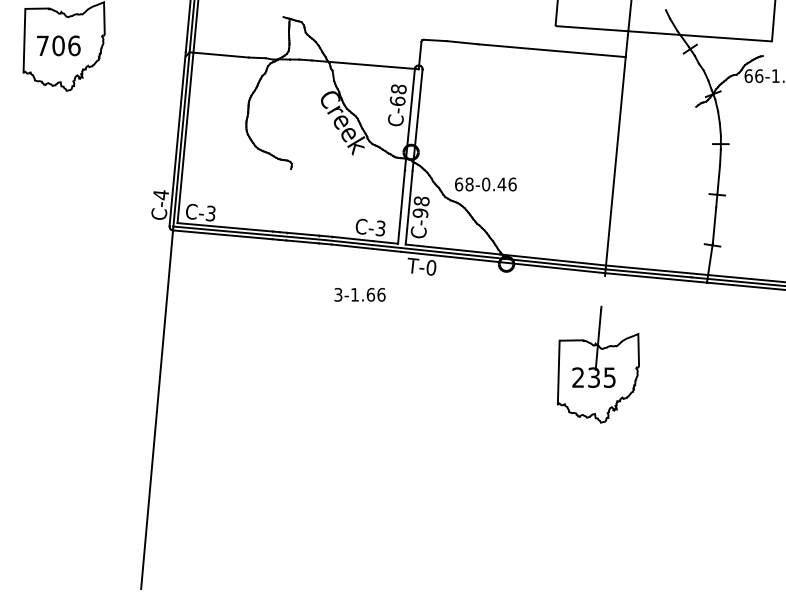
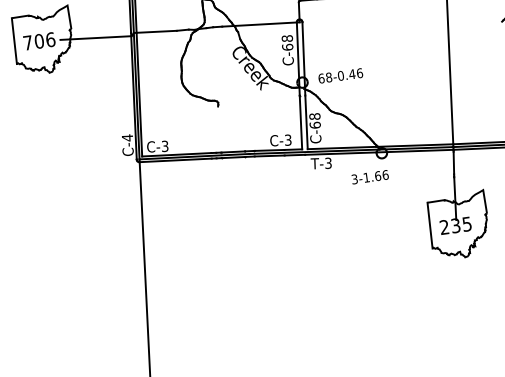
line: (136, 51) -> (95, 37), added
text: (485, 184) -> (340, 75), moved
text: (420, 212) -> (315, 124), C-98 -> C-68
text: (431, 267) -> (328, 163), T-0 -> T-3
line: (603, 290) -> (453, 162), added
text: (359, 294) -> (369, 177), moved

